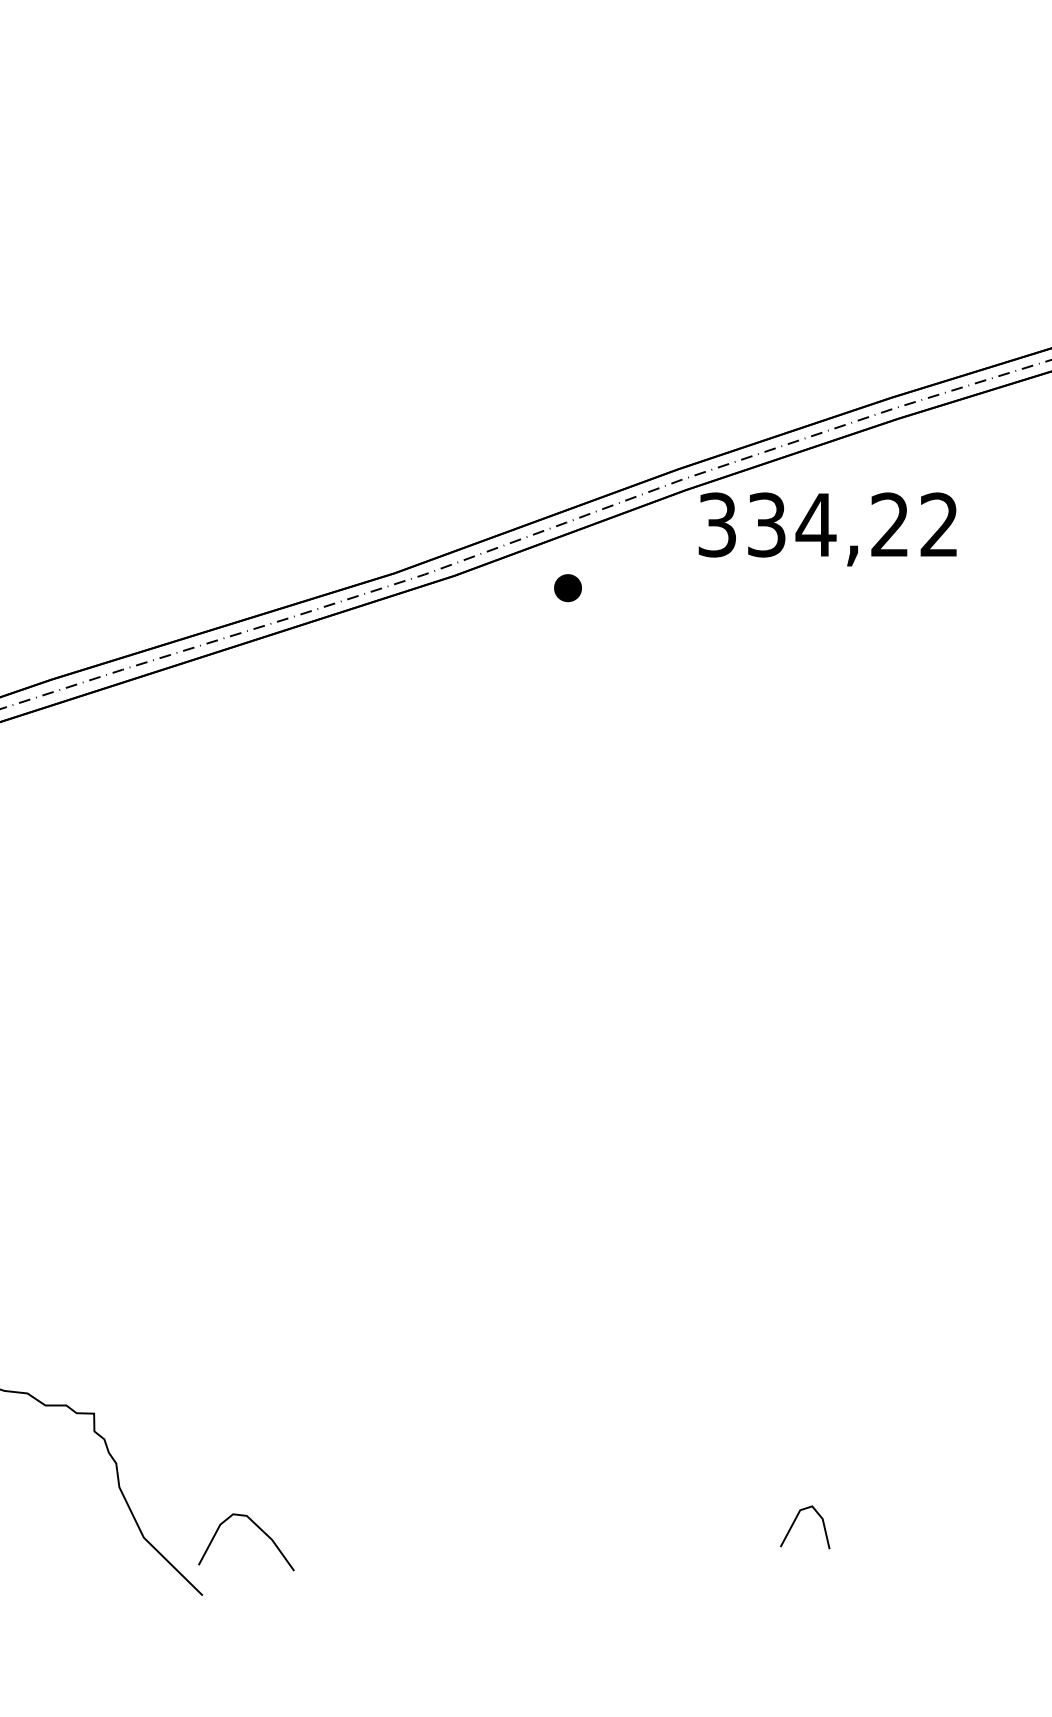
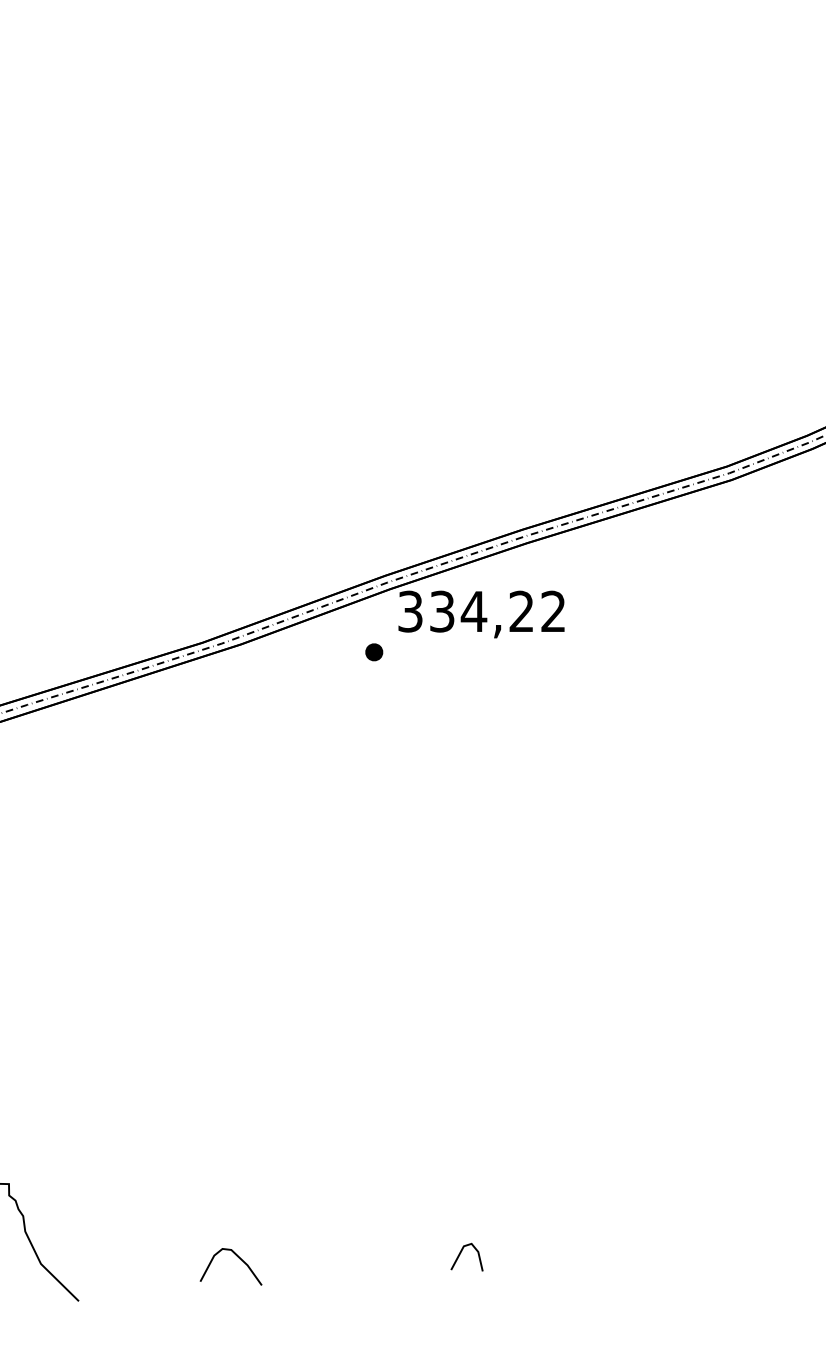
part: (568, 588) -> (374, 652), moved
curve: (257, 1529) -> (238, 1258), moved

